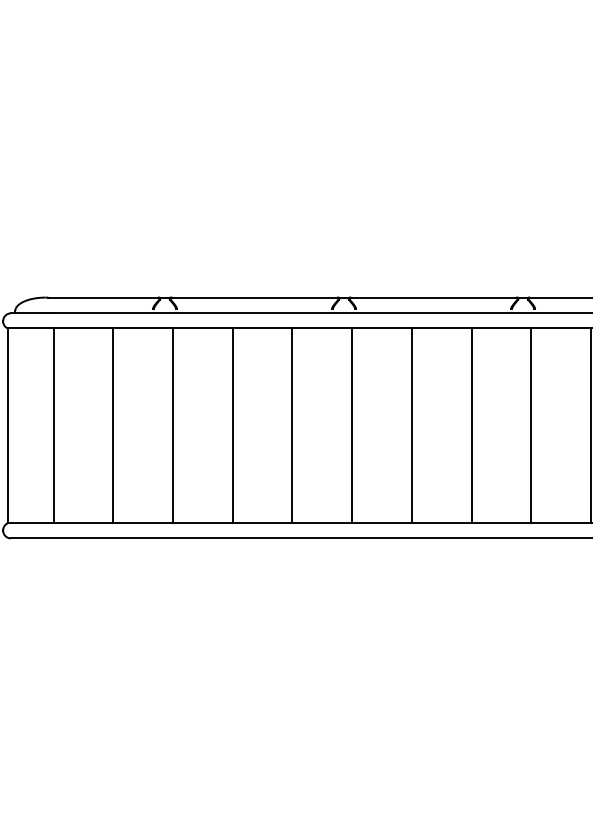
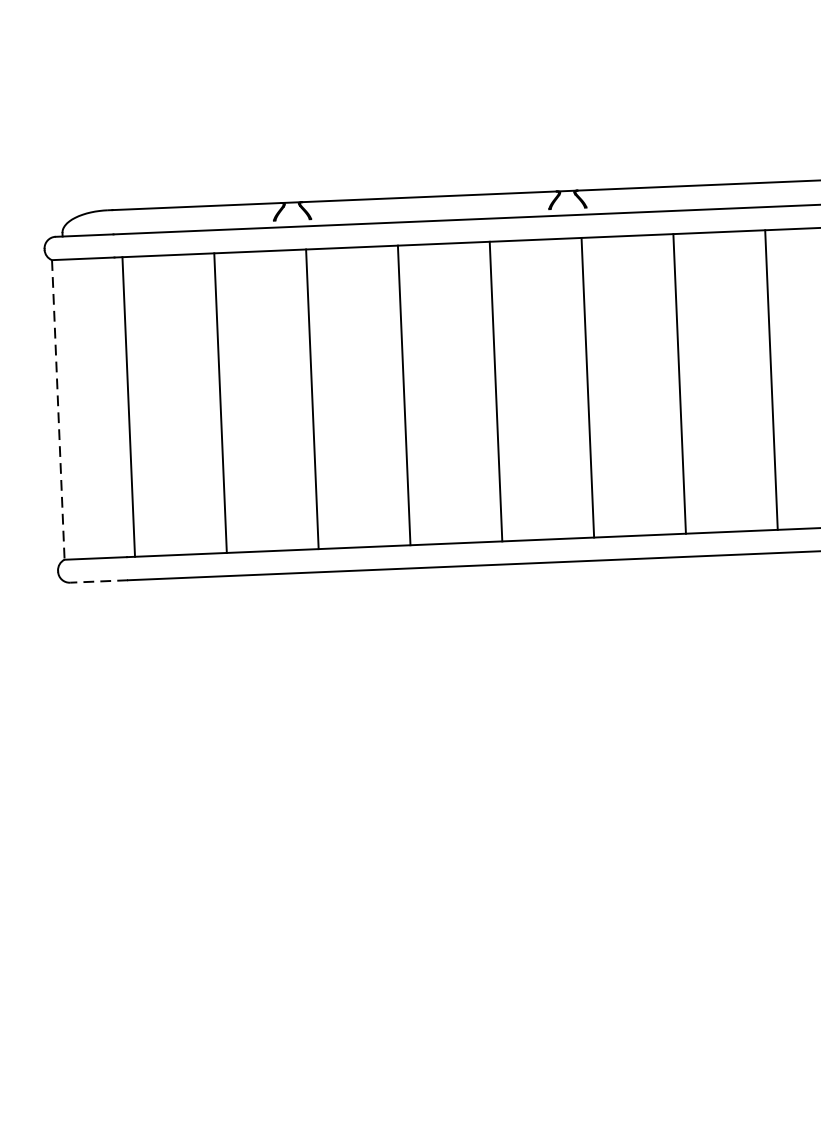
line: (7, 426) -> (57, 410), solid -> dashed
line: (29, 538) -> (98, 581), solid -> dashed

